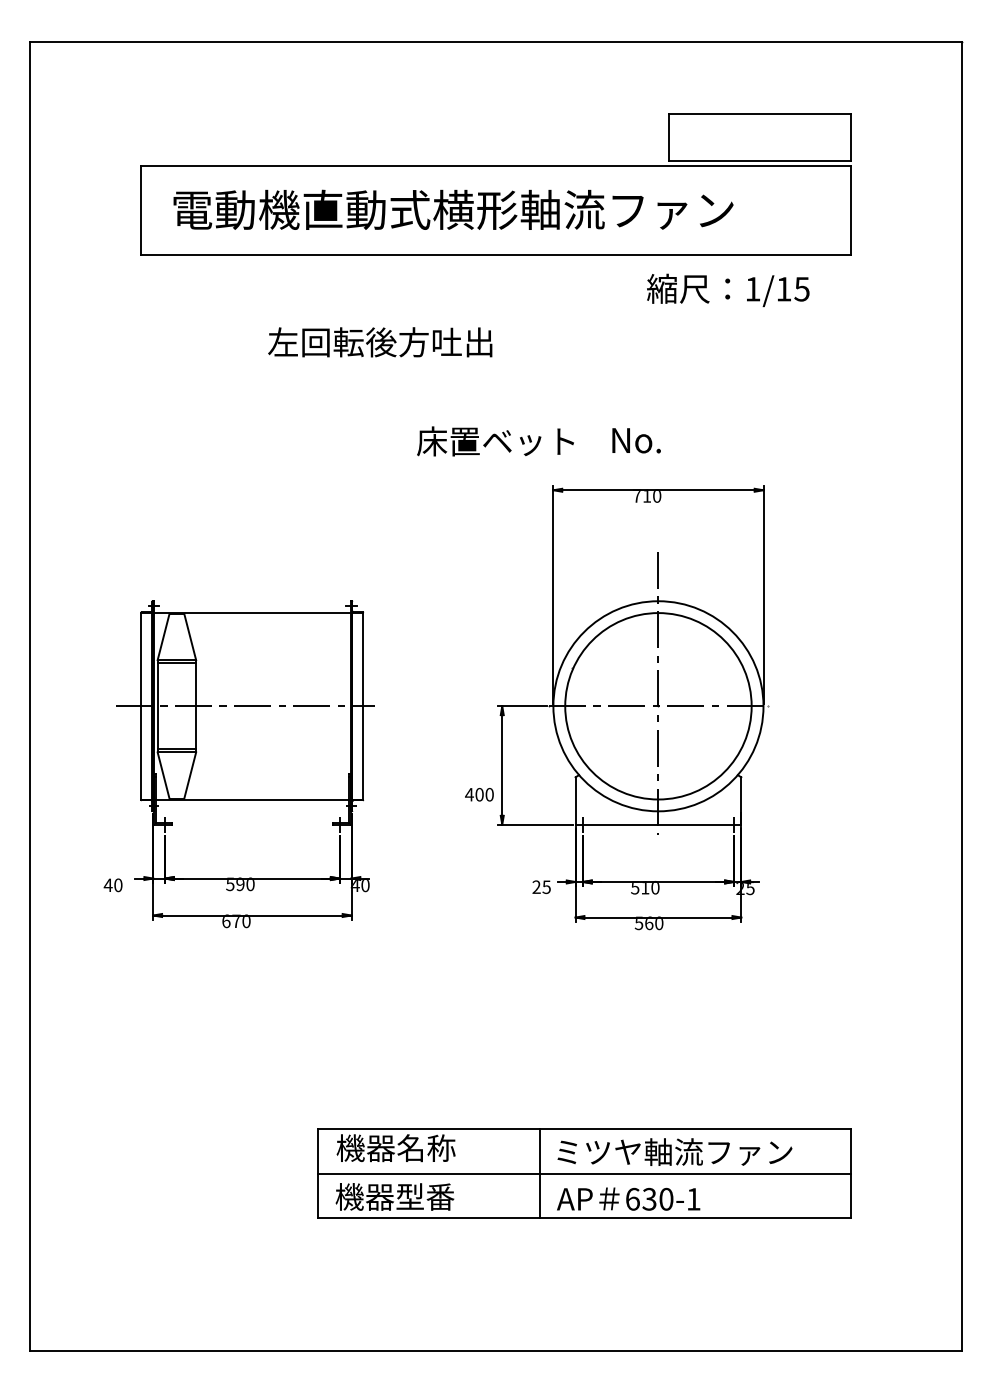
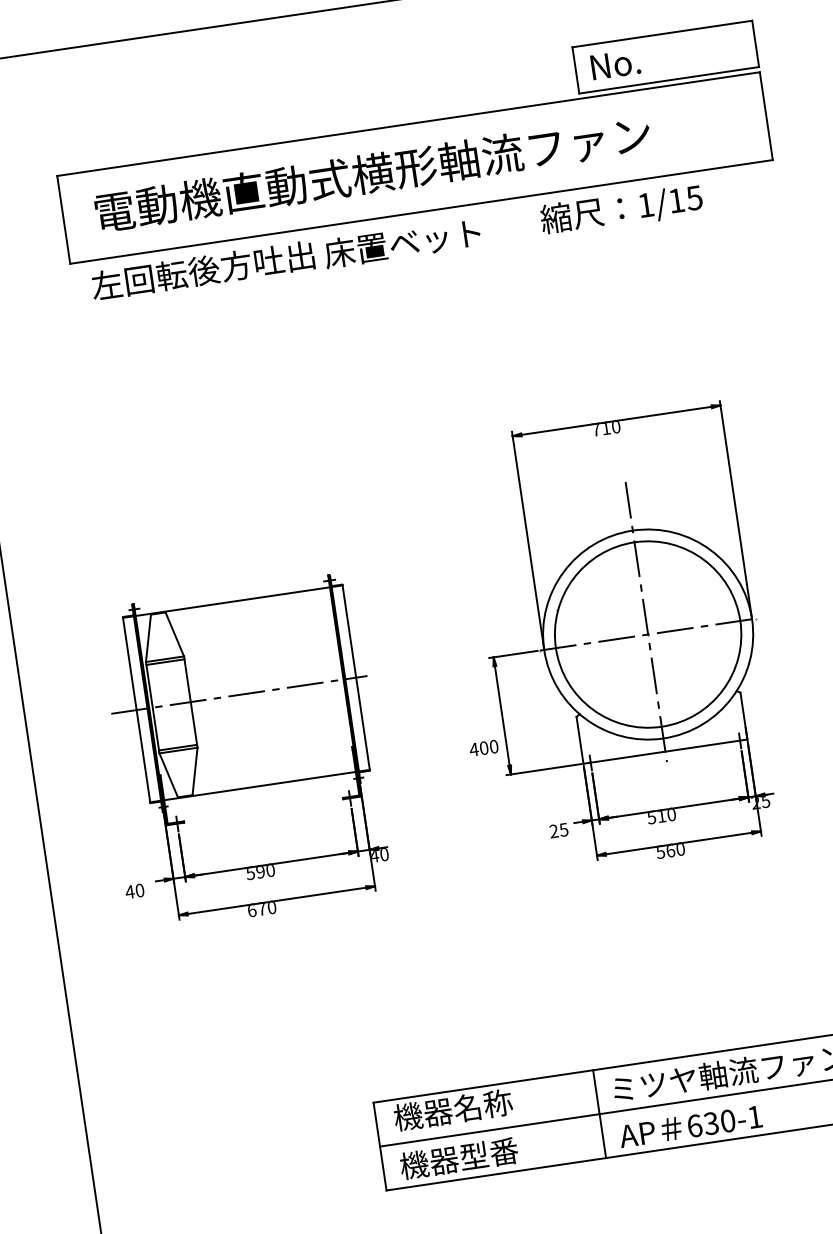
text: (728, 290) -> (621, 210), moved
text: (380, 342) -> (203, 270), moved
text: (636, 440) -> (615, 64), moved
text: (495, 441) -> (402, 243), moved

